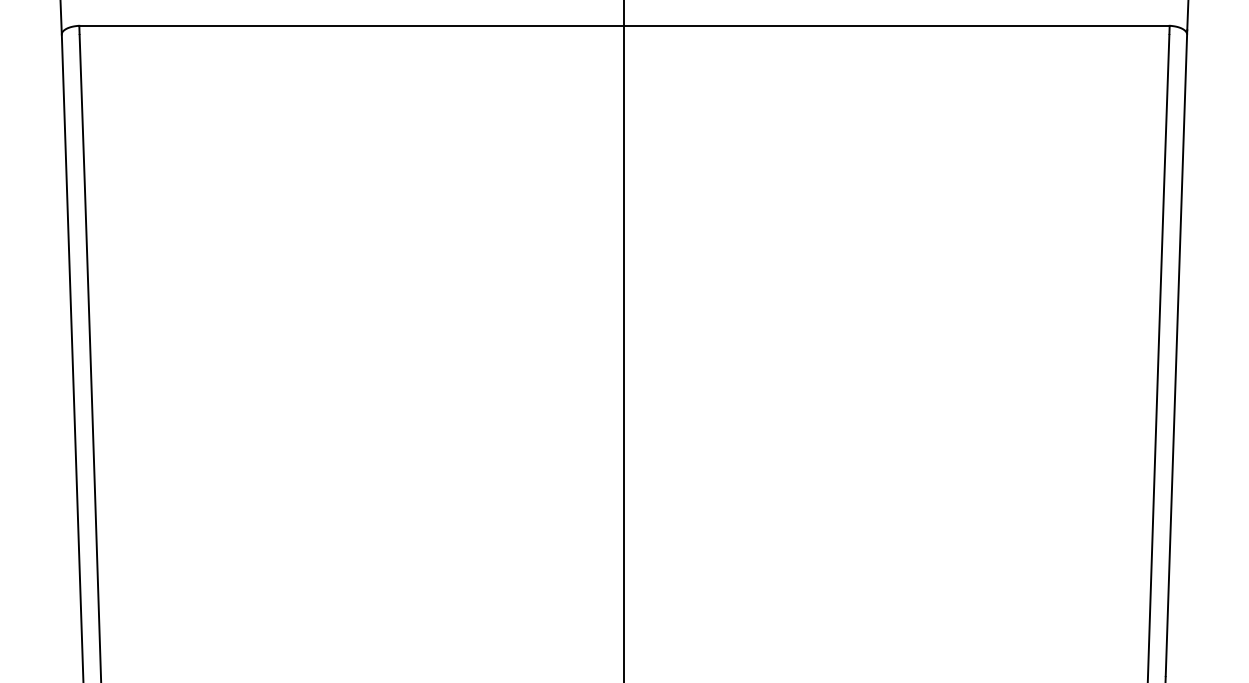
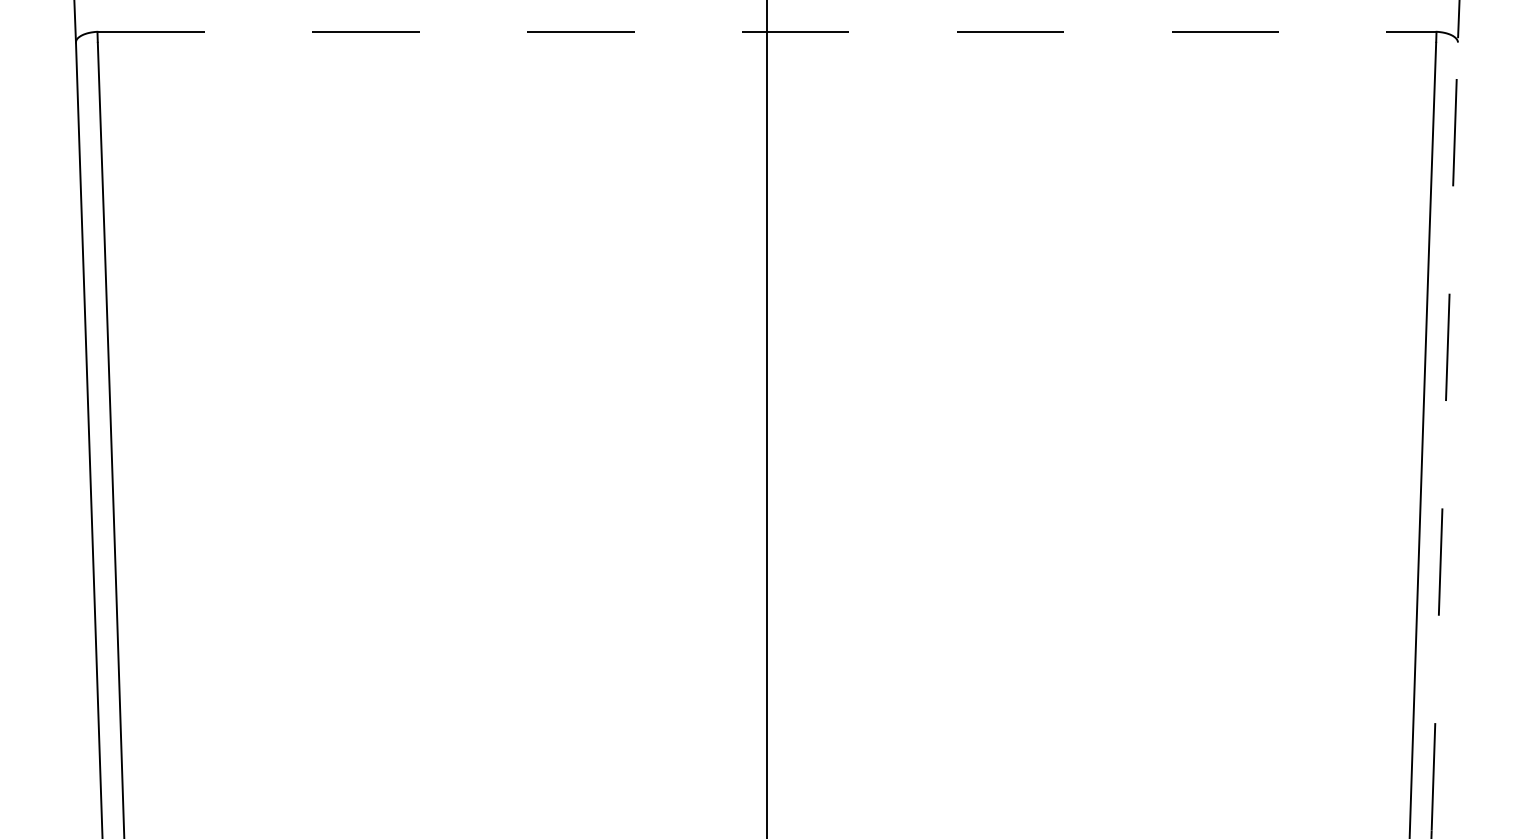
line: (624, 25) -> (767, 31), solid -> dashed
line: (1176, 352) -> (1444, 433), solid -> dashed

